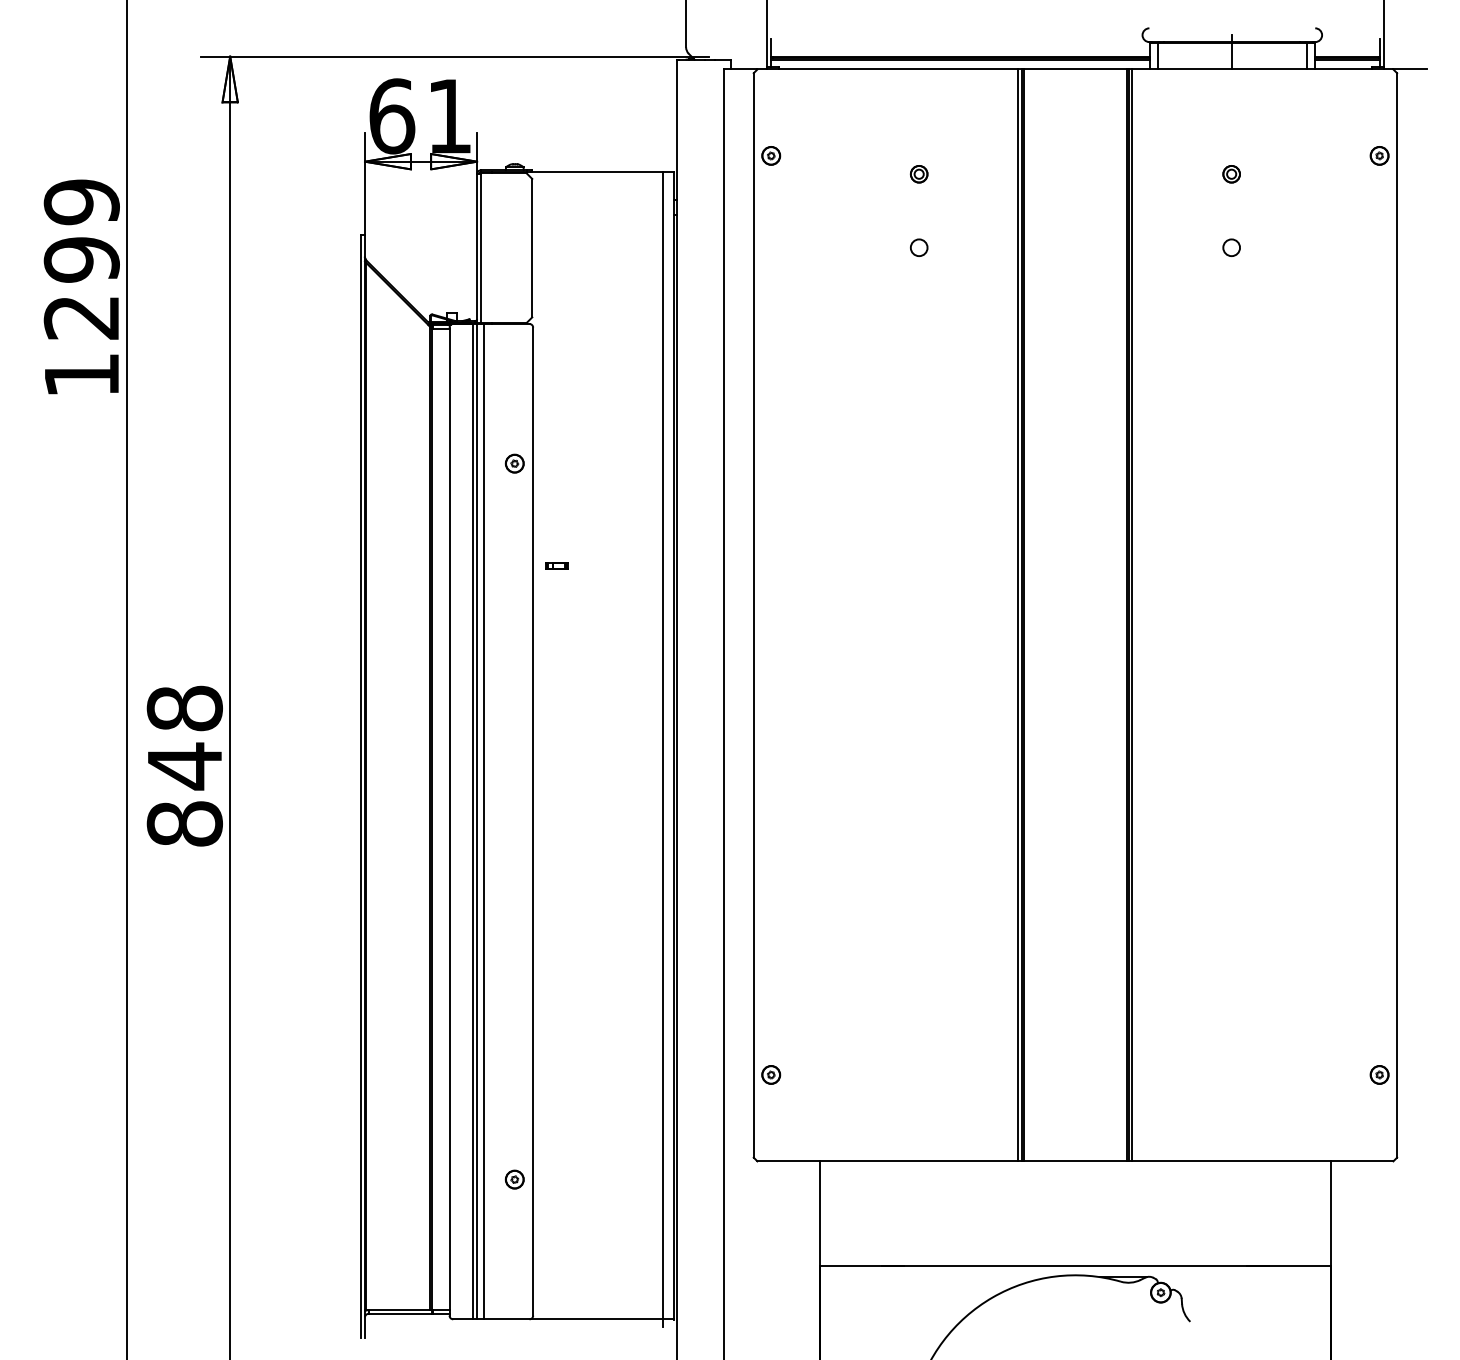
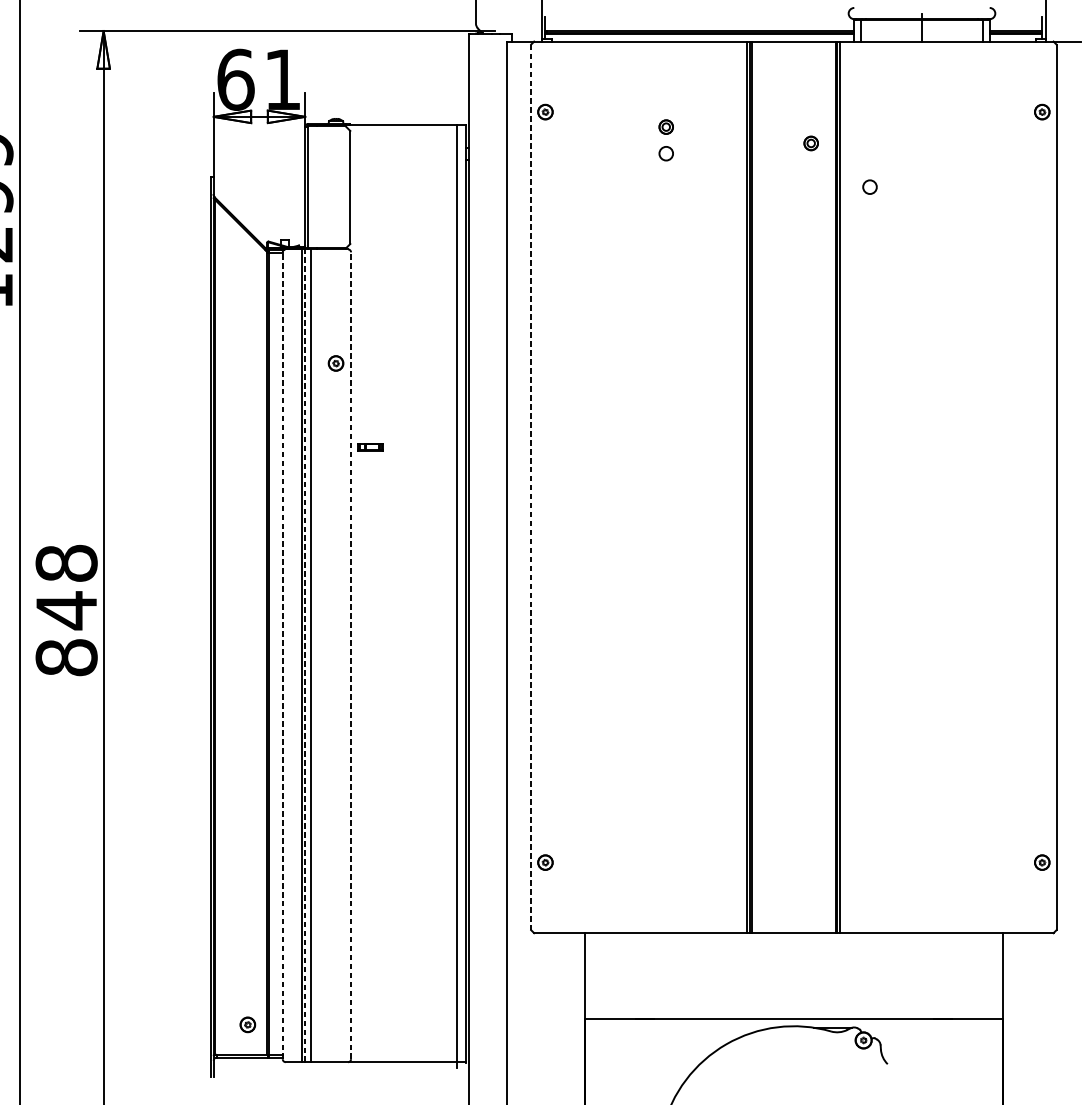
part: (1231, 174) -> (811, 143), moved
circle: (919, 247) -> (666, 153), moved
circle: (1231, 247) -> (869, 186), moved
part: (556, 565) -> (370, 446), size x1.4
line: (753, 615) -> (530, 487), solid -> dashed
line: (449, 821) -> (282, 655), solid -> dashed
line: (477, 821) -> (305, 655), solid -> dashed
line: (533, 821) -> (351, 655), solid -> dashed
part: (514, 1179) -> (247, 1024), moved

